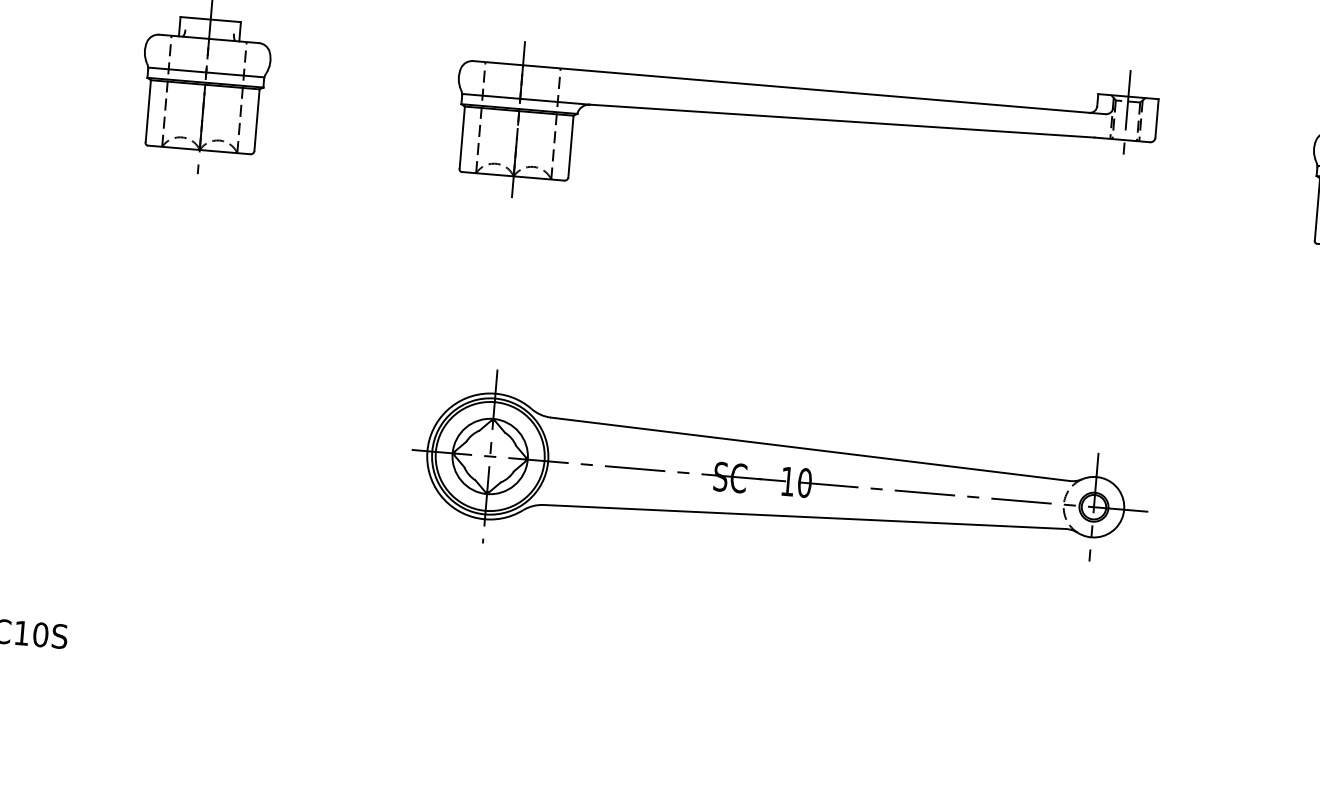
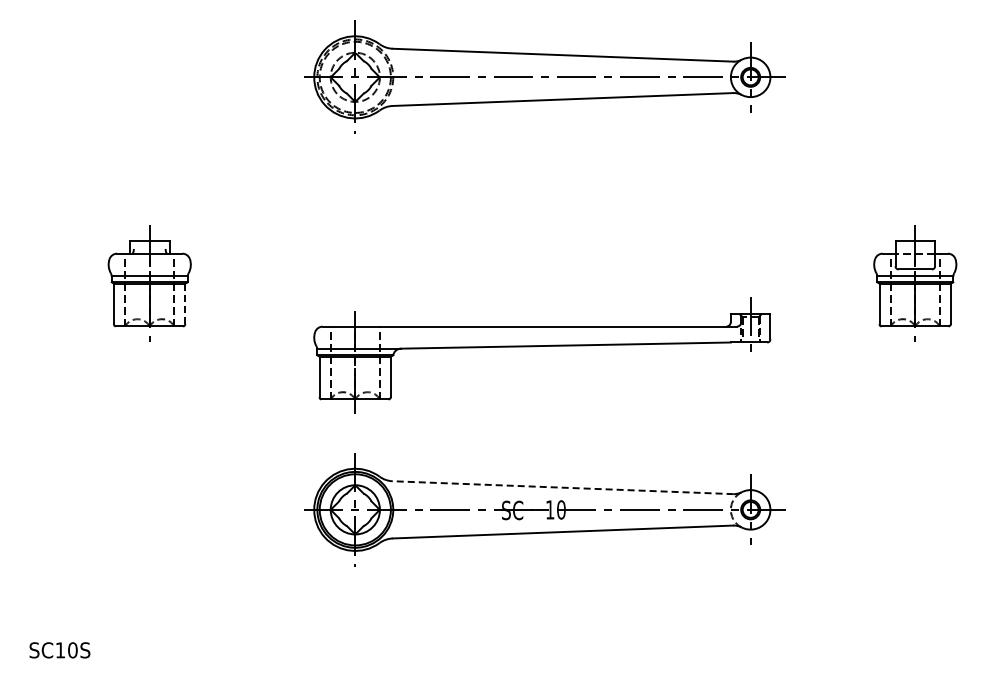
line: (257, 119) -> (185, 303), solid -> dashed
part: (806, 119) -> (542, 346), moved
line: (811, 449) -> (563, 487), solid -> dashed

